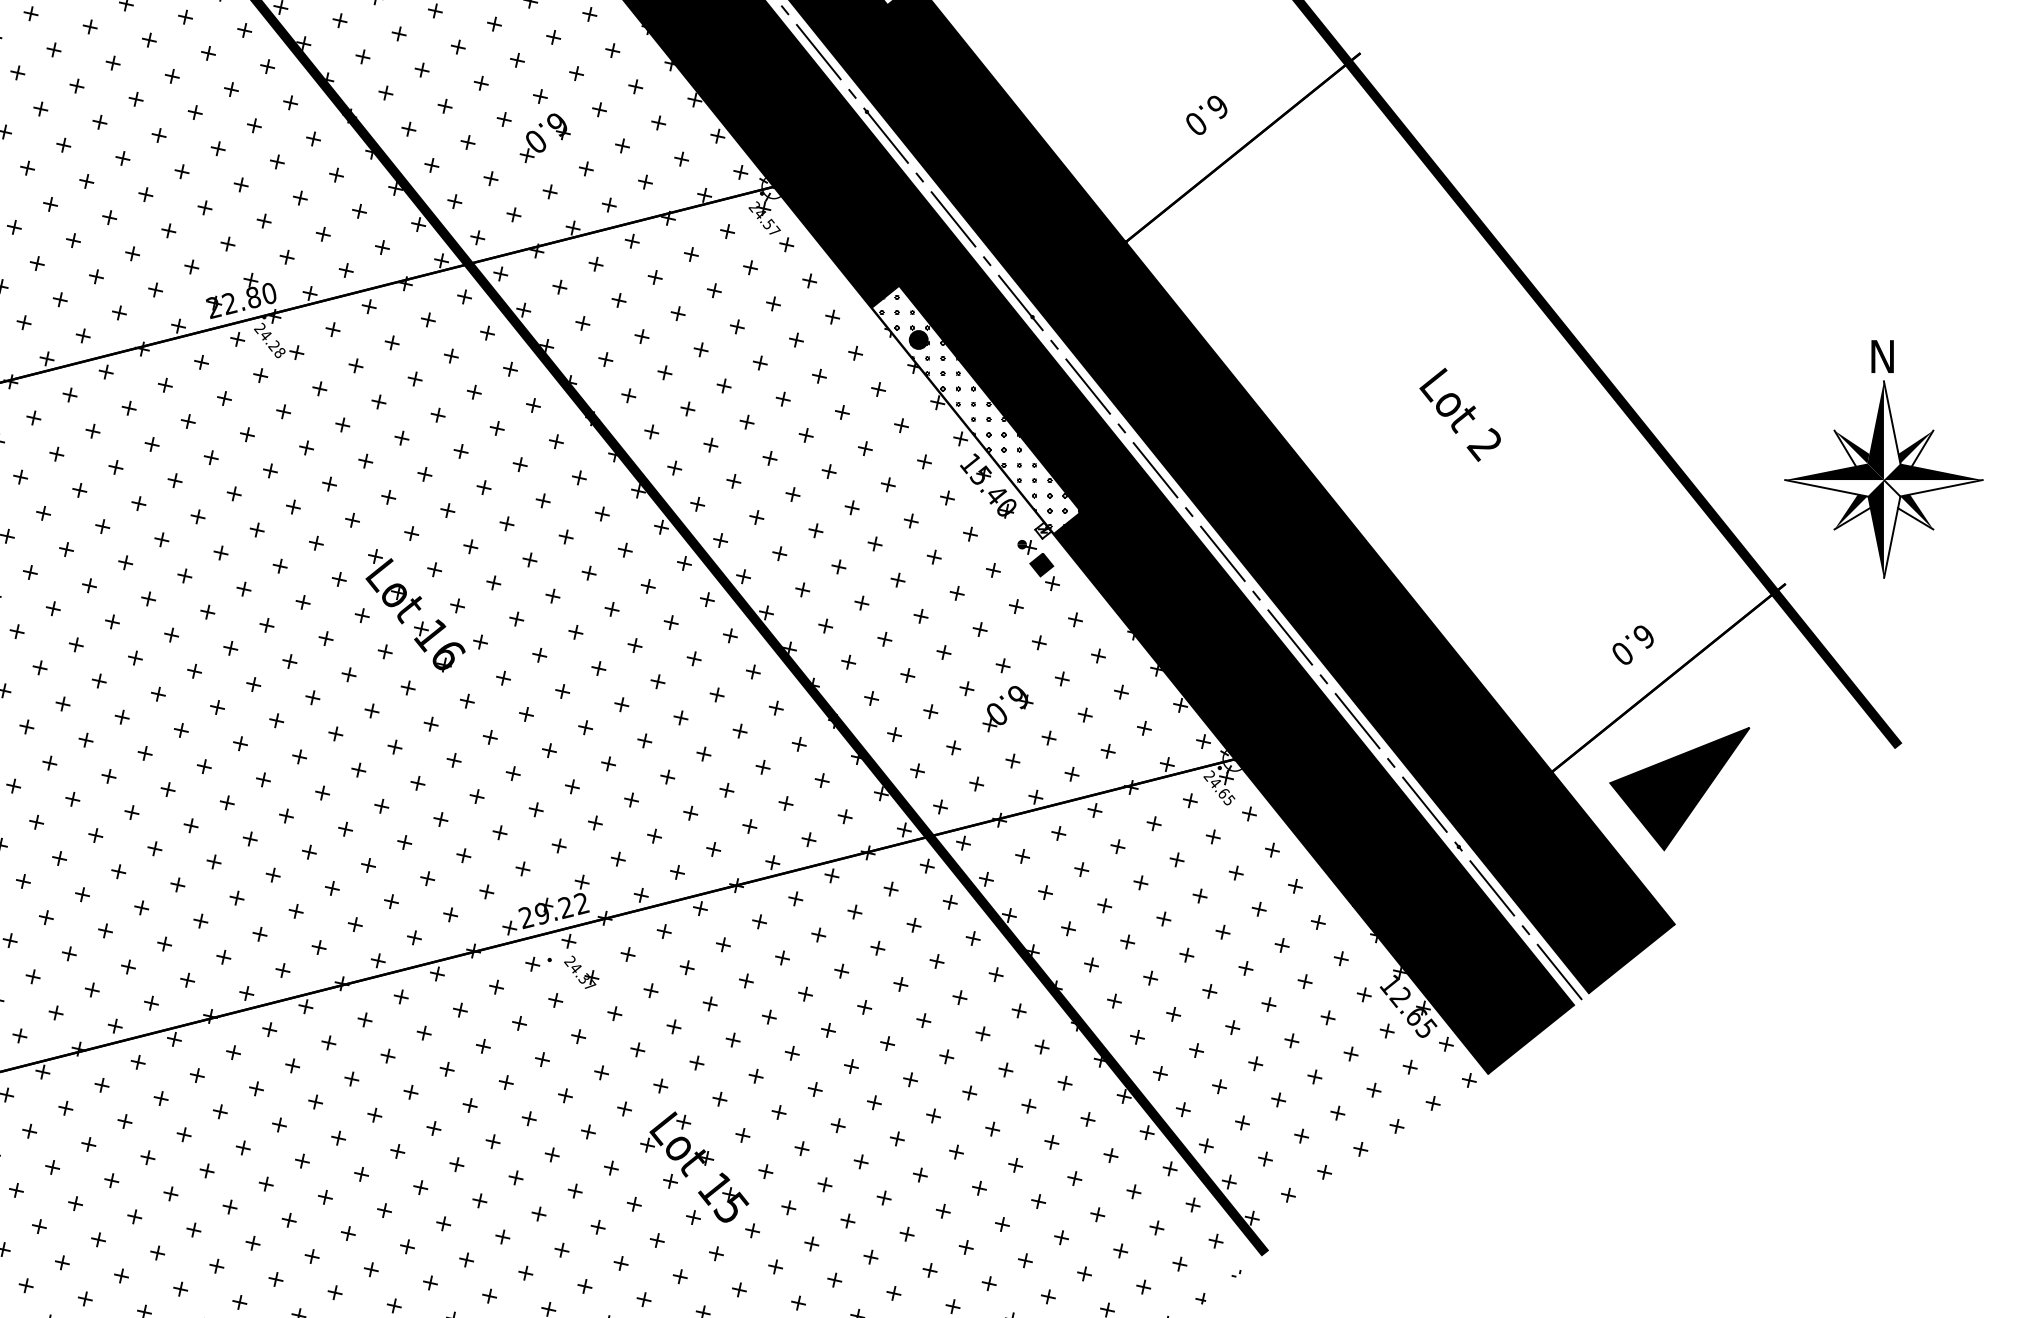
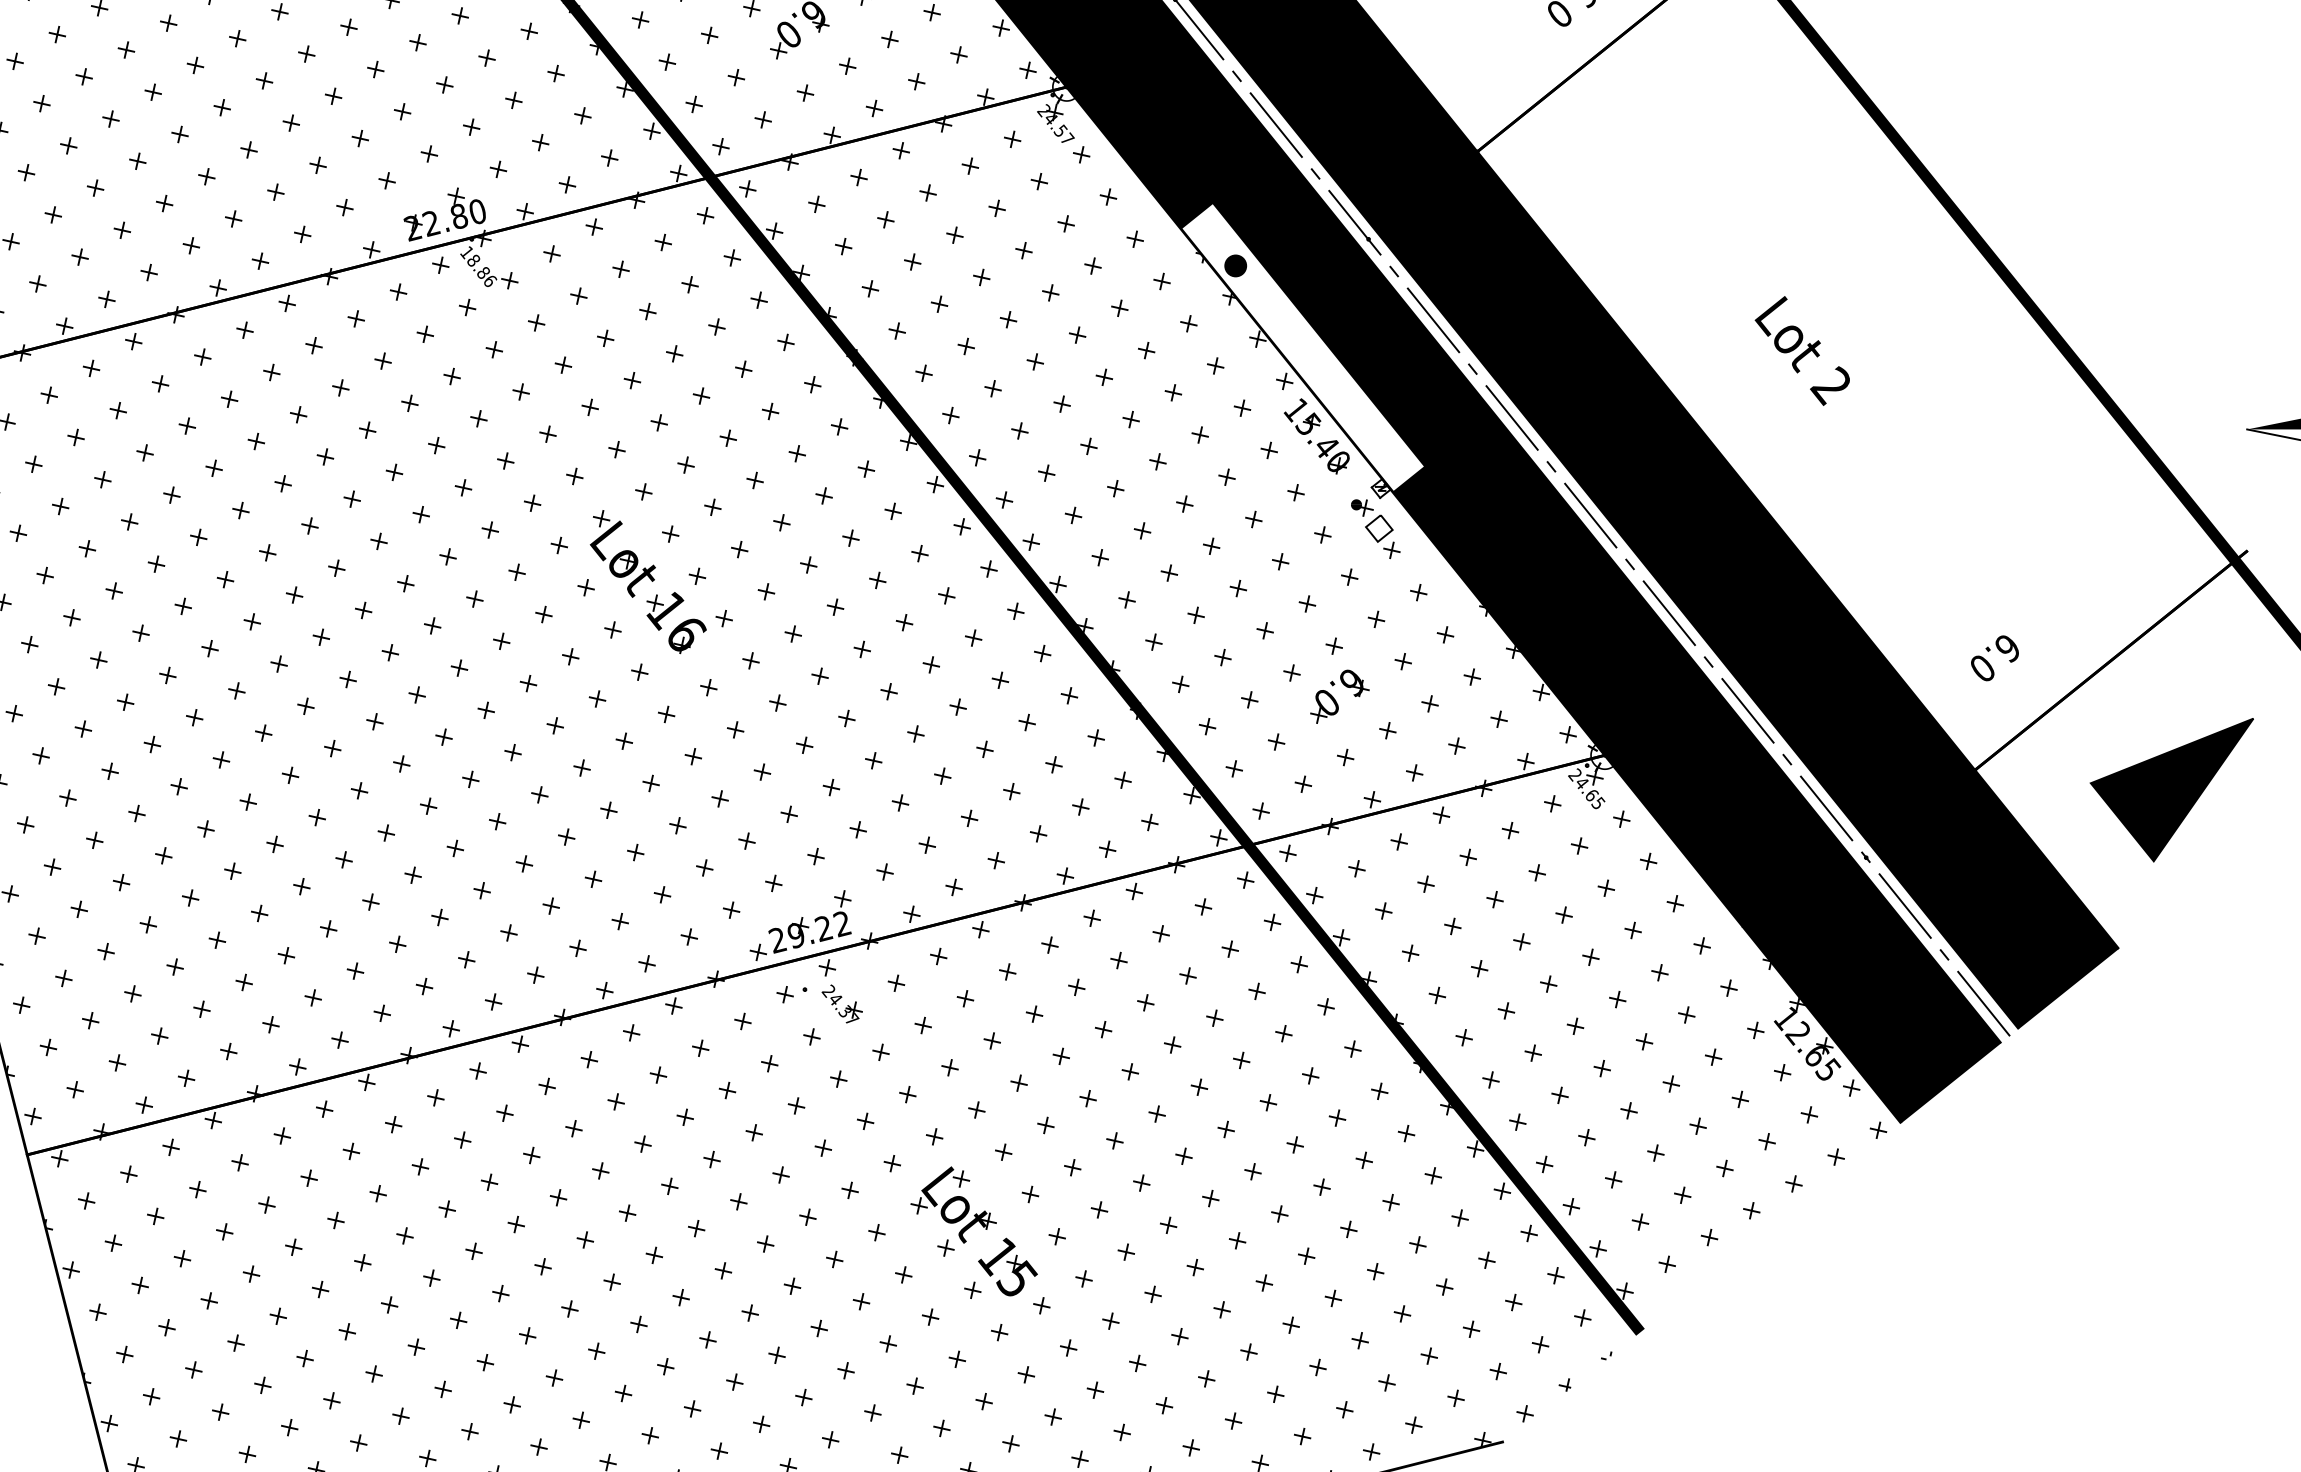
text: (269, 339) -> (477, 265), 24.28 -> 18.86
hatch: (980, 411) -> (1307, 349), removed
text: (1459, 414) -> (1801, 350), moved
fill: (1041, 564) -> (1379, 528), removed
text: (1632, 644) -> (1994, 657), moved
part: (1679, 789) -> (2171, 790), moved

